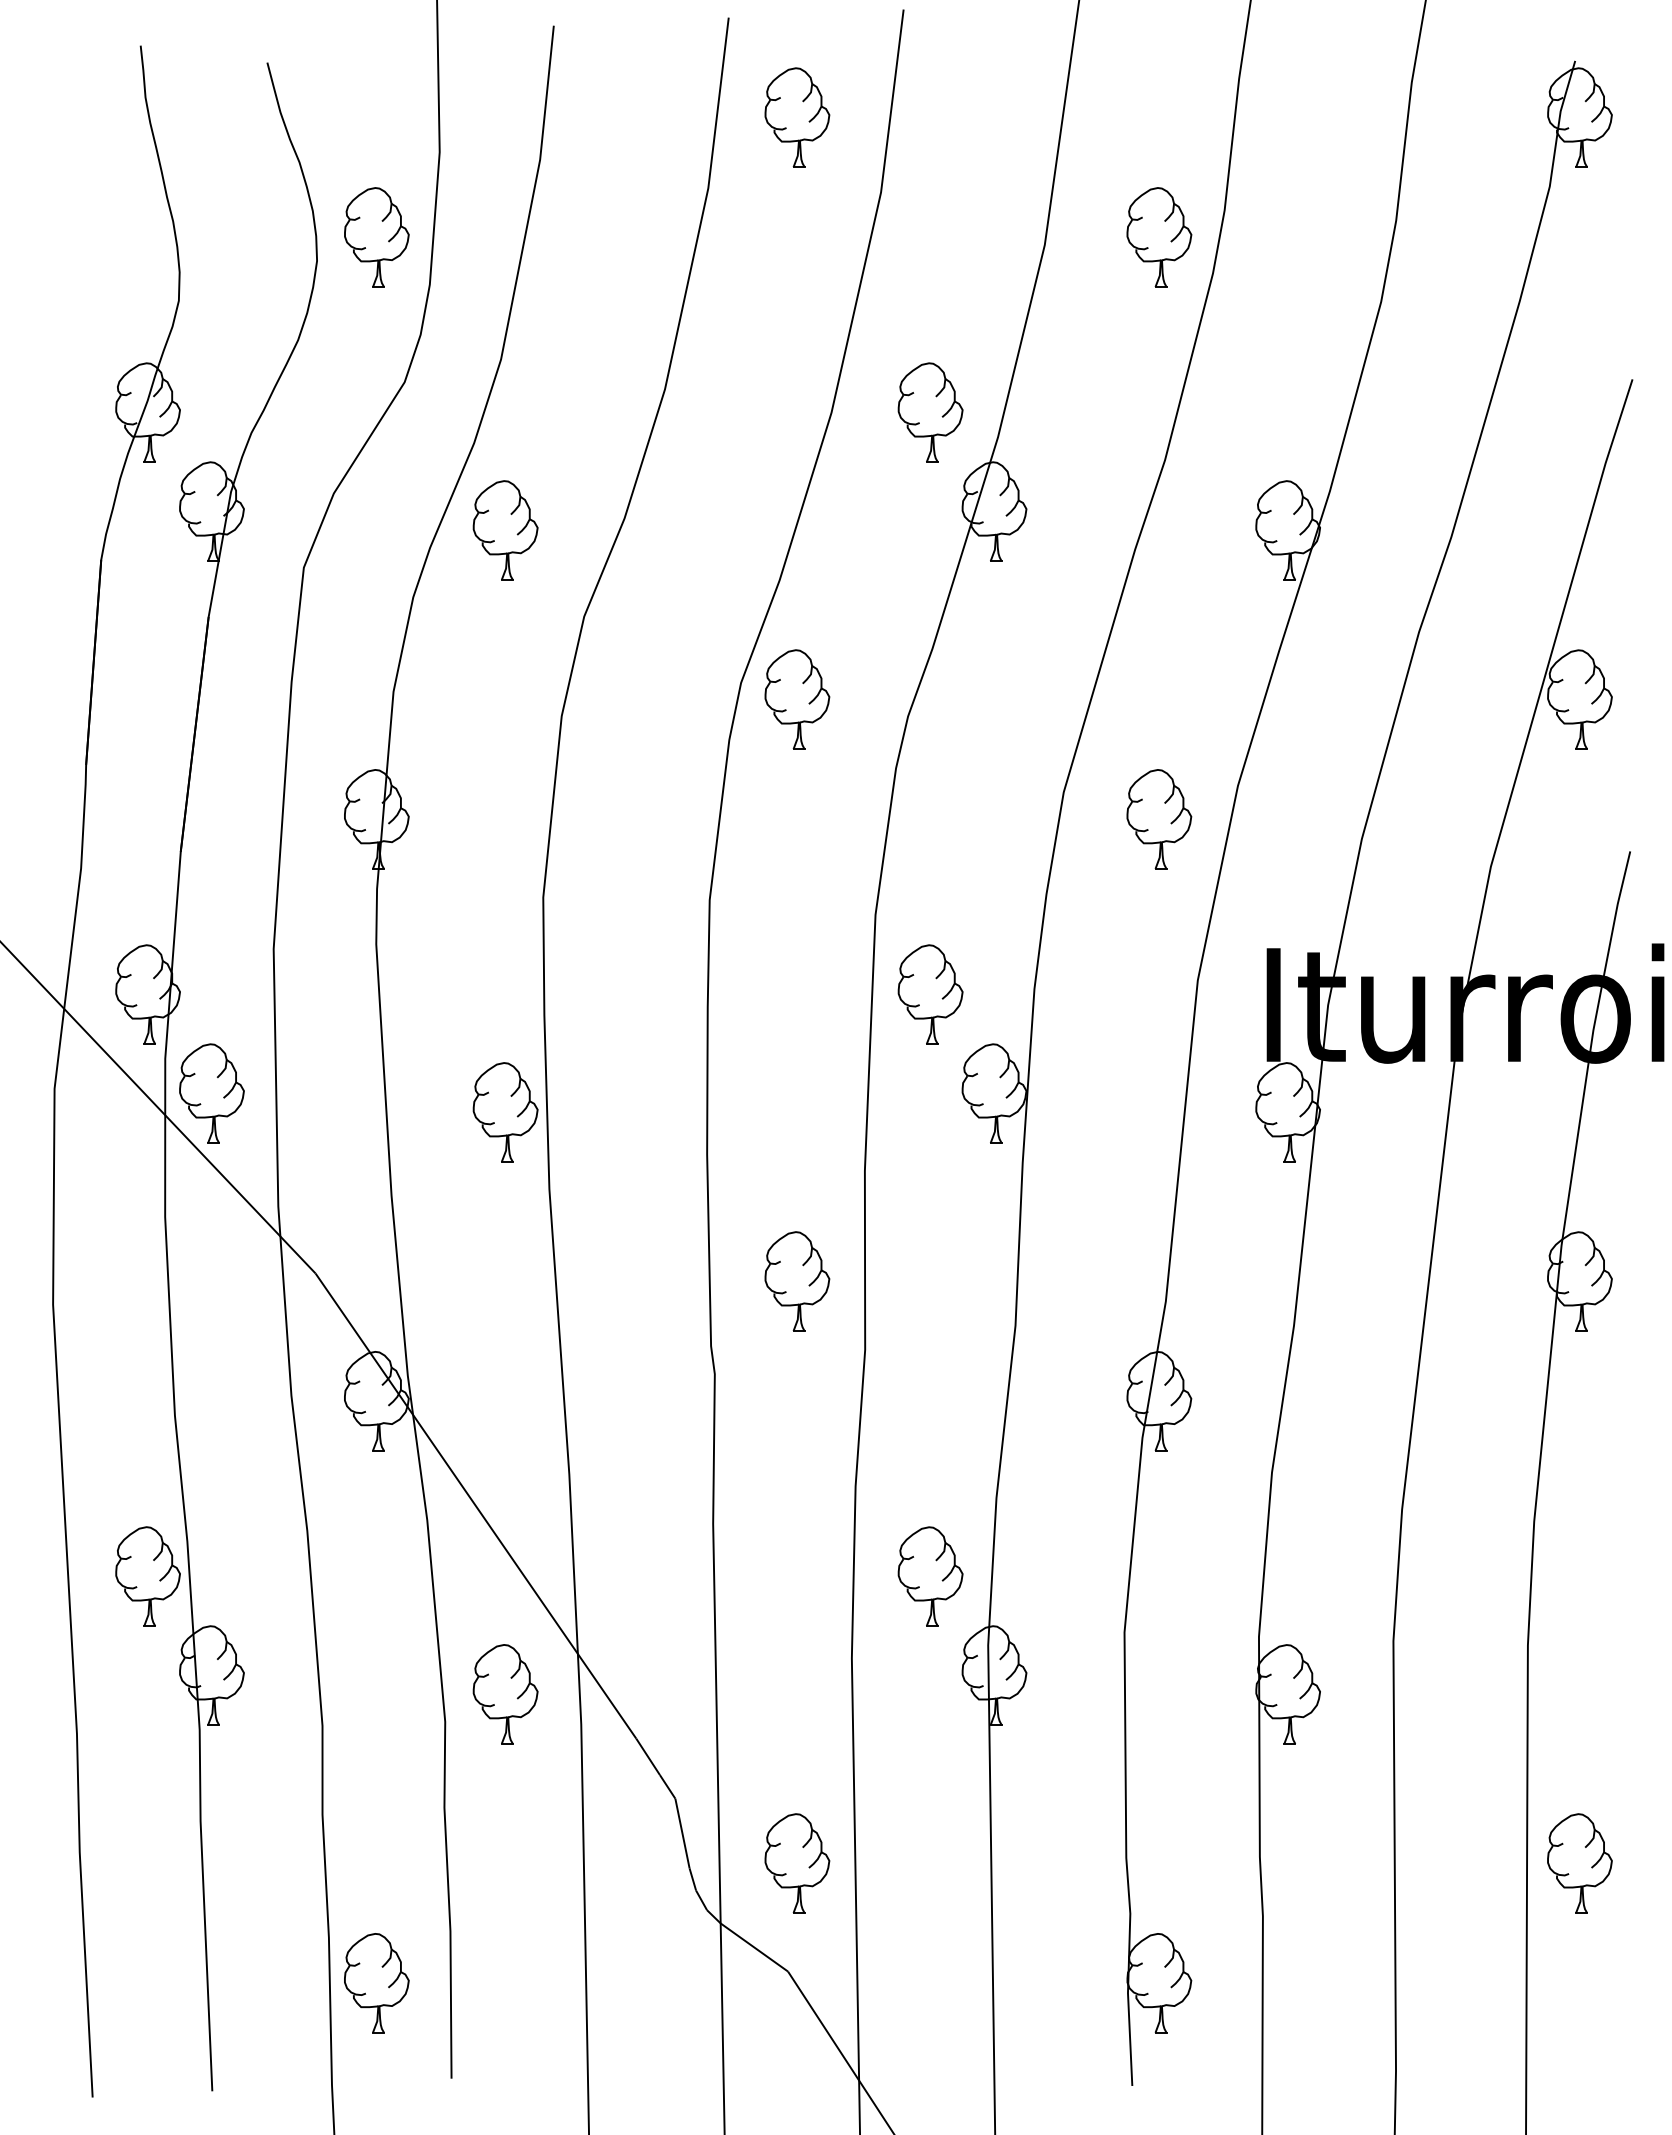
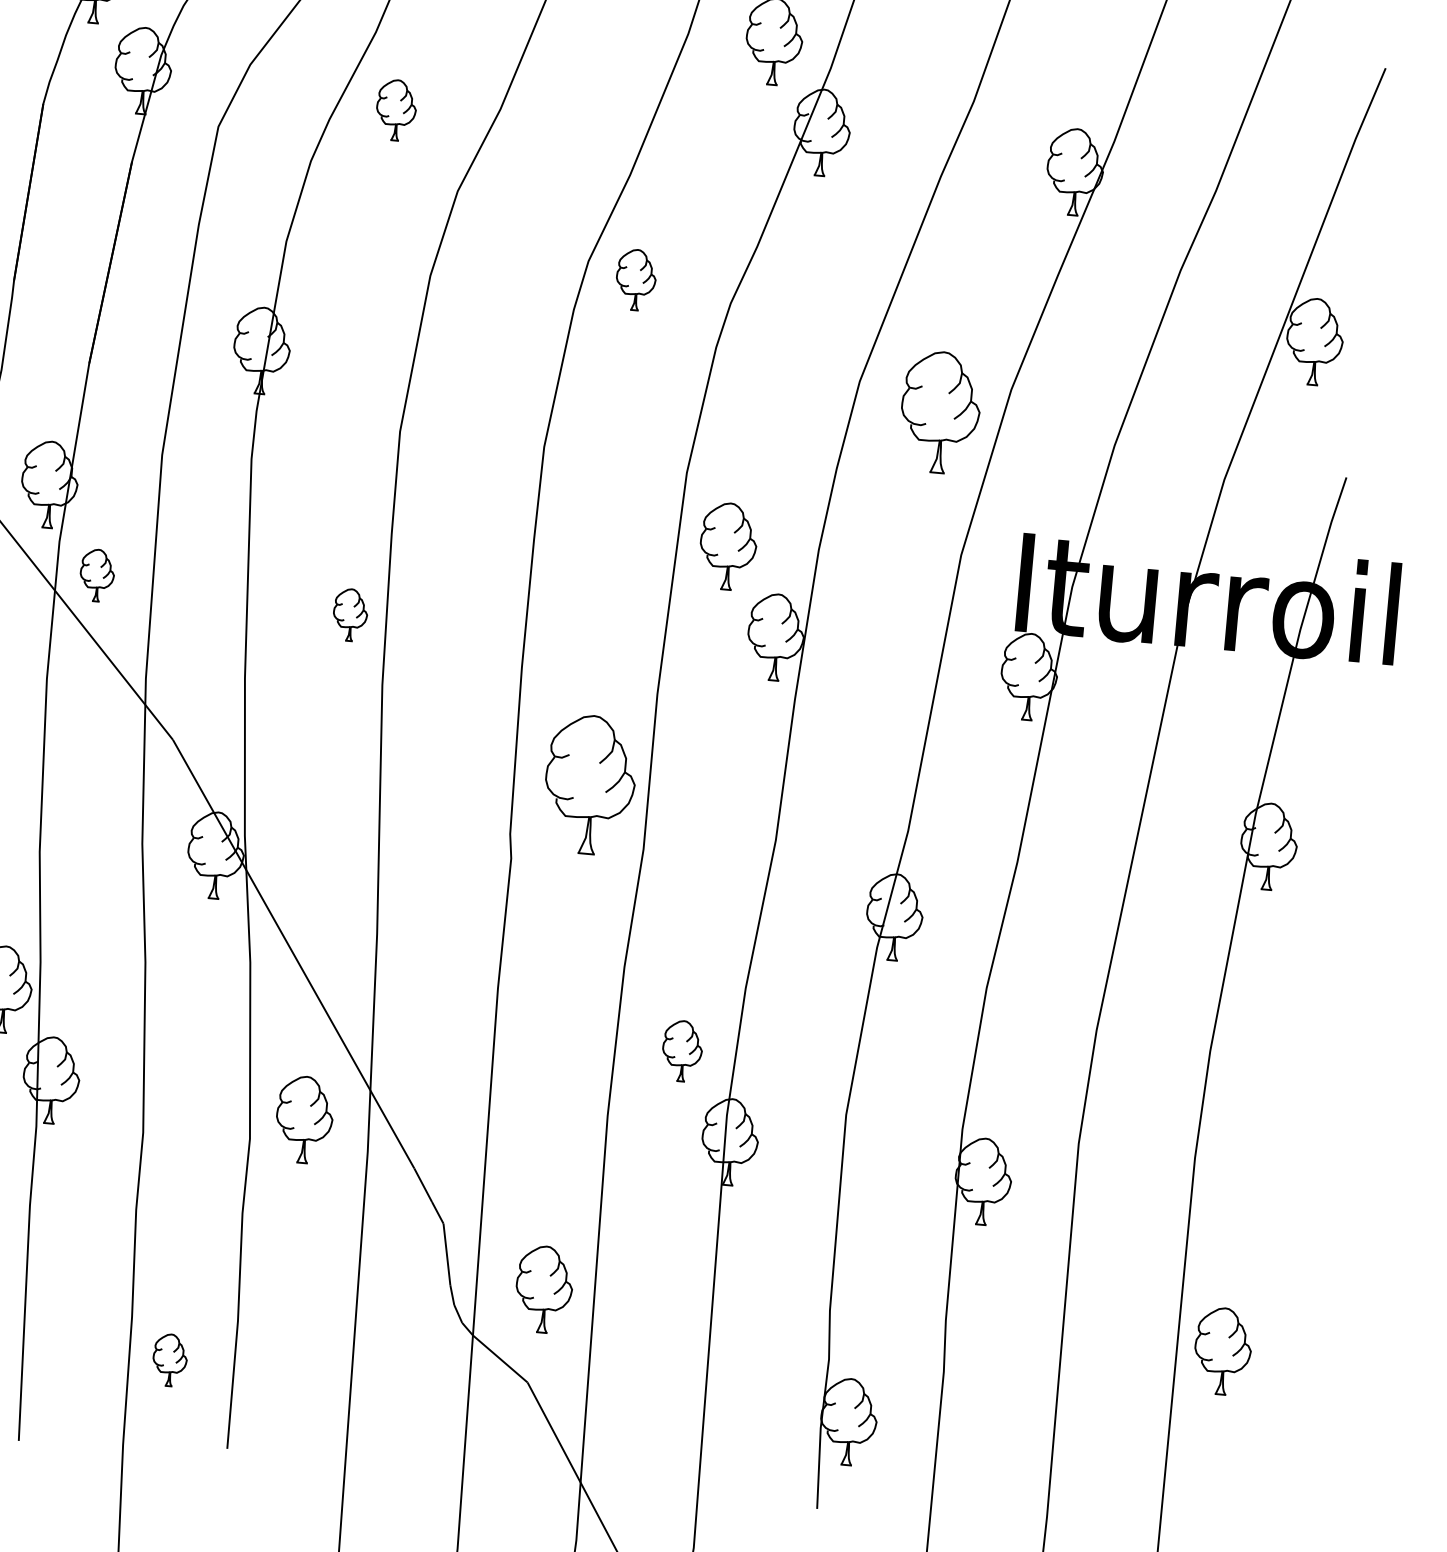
part: (505, 530) -> (396, 110), size x0.7
part: (797, 699) -> (636, 279), size x0.7
part: (1159, 819) -> (940, 412), size x1.4
part: (211, 1093) -> (96, 575), size x0.6
part: (505, 1112) -> (350, 615), size x0.6
part: (797, 1281) -> (590, 784), size x1.6
part: (930, 1576) -> (682, 1051), size x0.7
part: (376, 1983) -> (169, 1360), size x0.6

